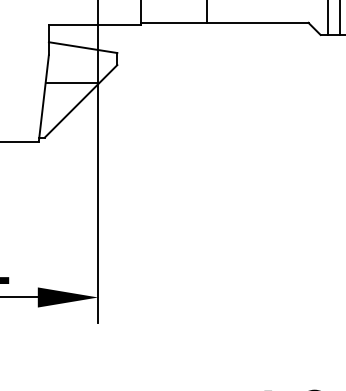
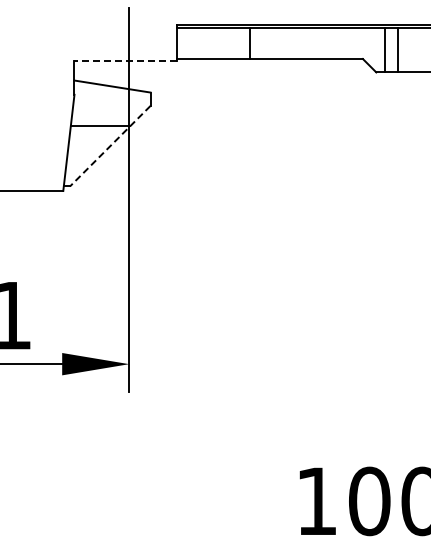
line: (94, 25) -> (125, 61), solid -> dashed
line: (81, 101) -> (110, 146), solid -> dashed

